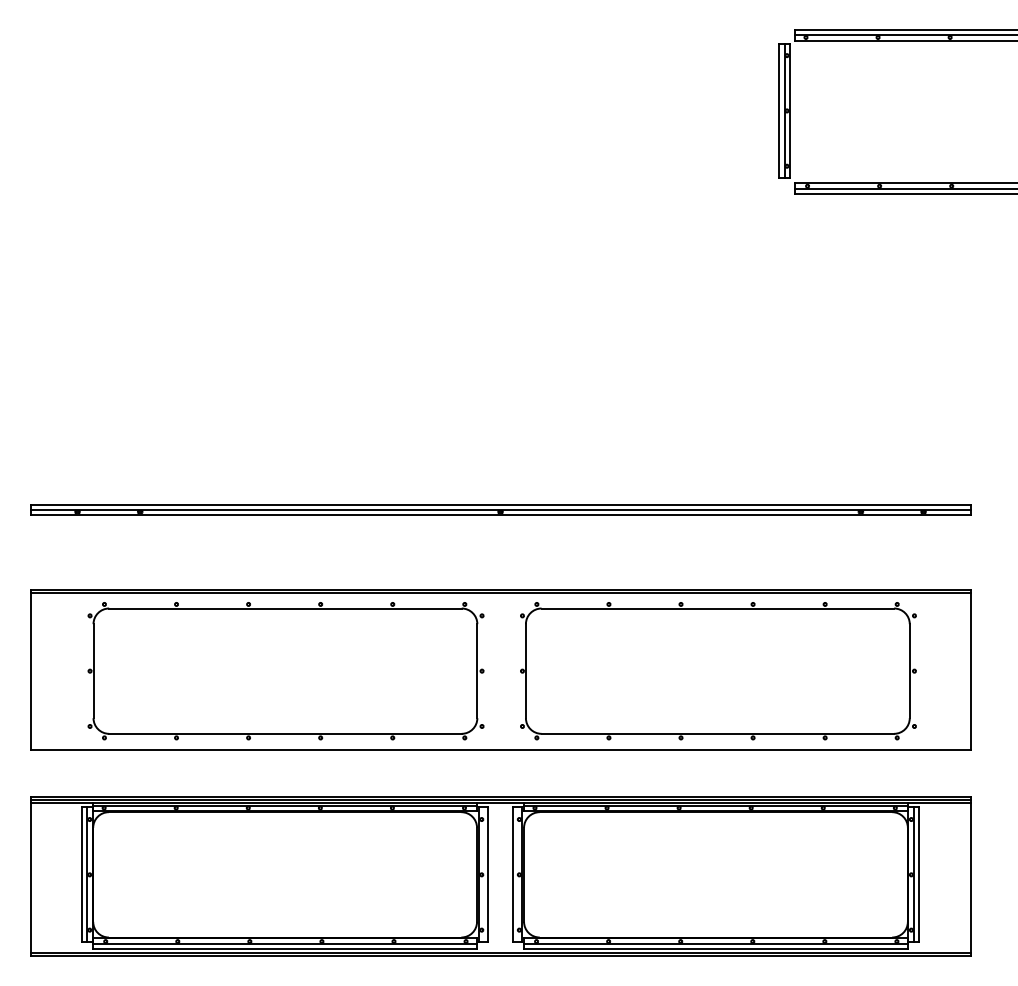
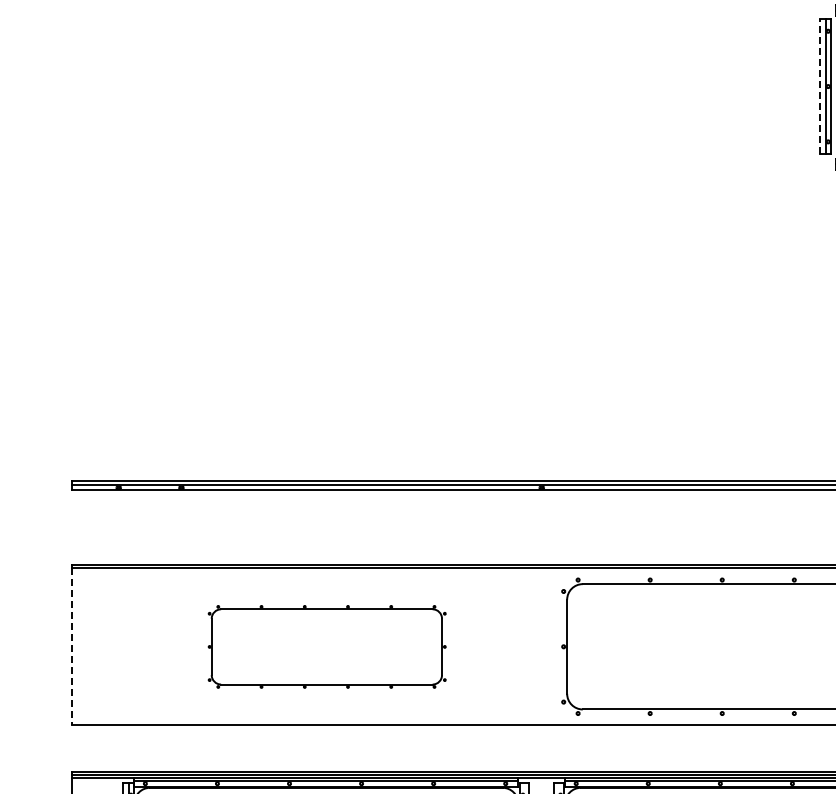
line: (779, 110) -> (820, 86), solid -> dashed
line: (30, 671) -> (71, 647), solid -> dashed
part: (285, 671) -> (326, 647), size x0.6

